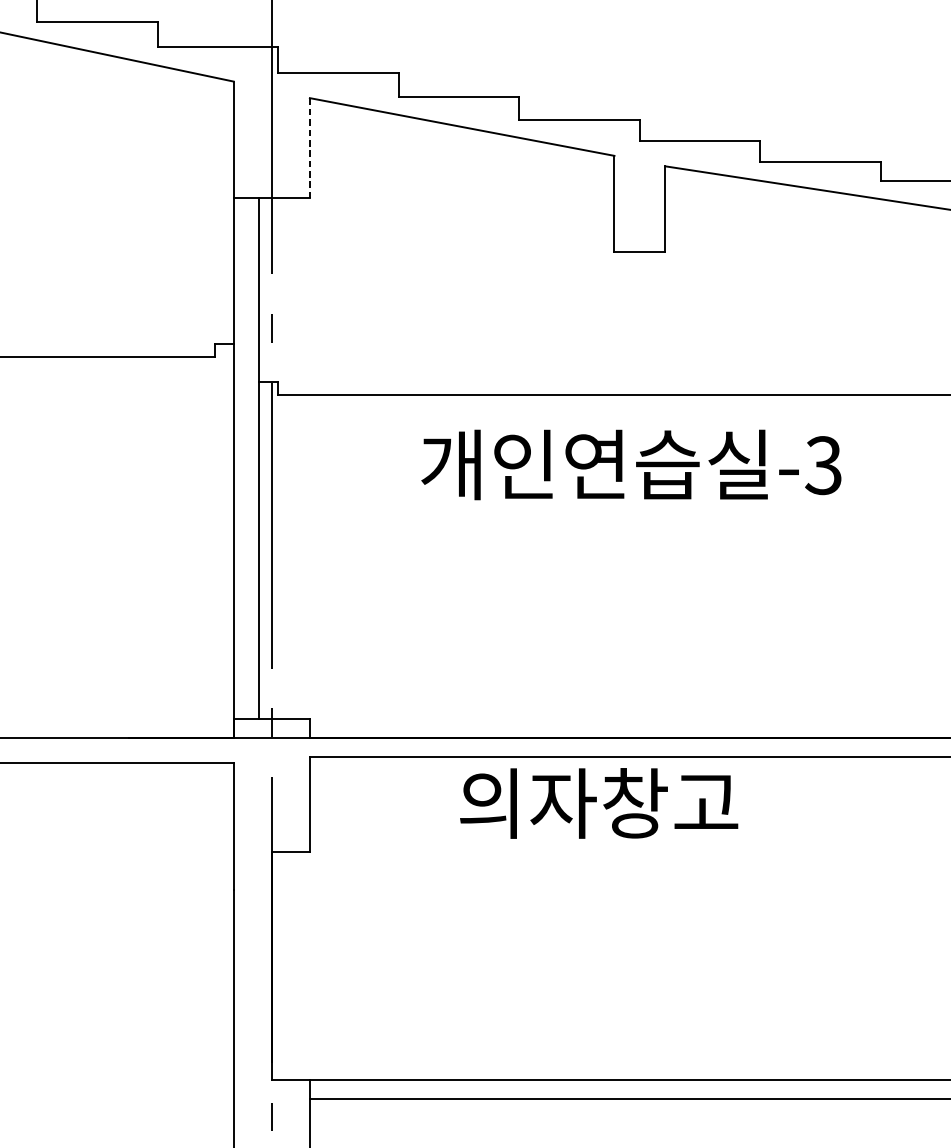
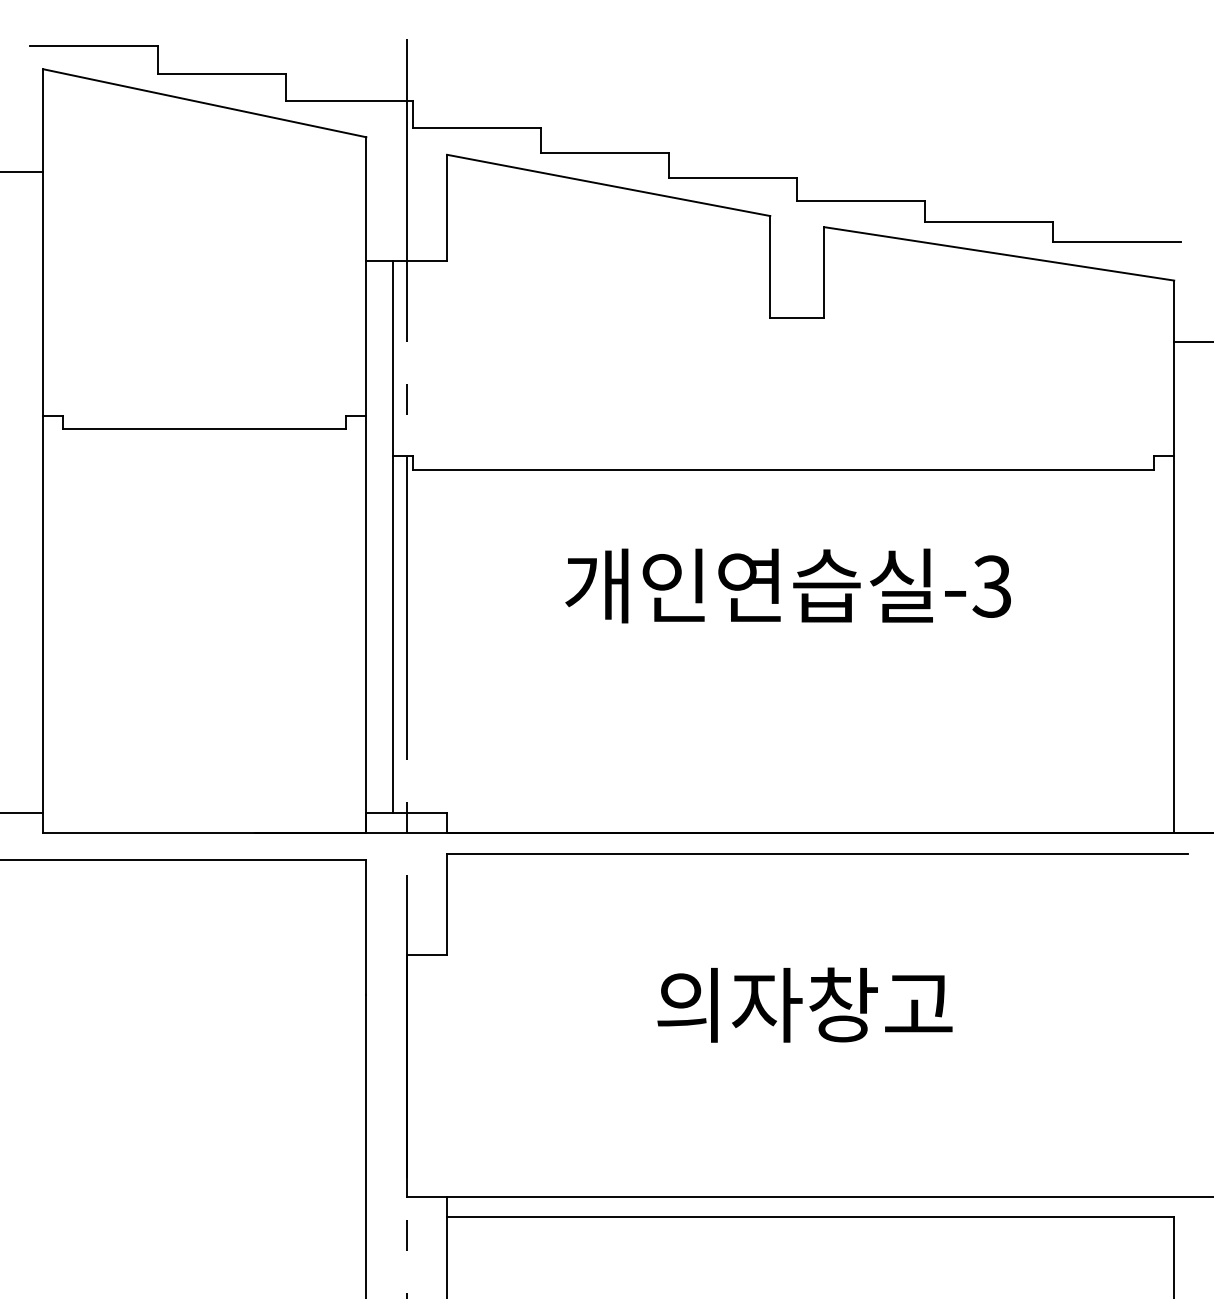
line: (310, 147) -> (447, 207), dashed -> solid
text: (630, 464) -> (787, 585), moved
text: (598, 802) -> (804, 1004), moved

